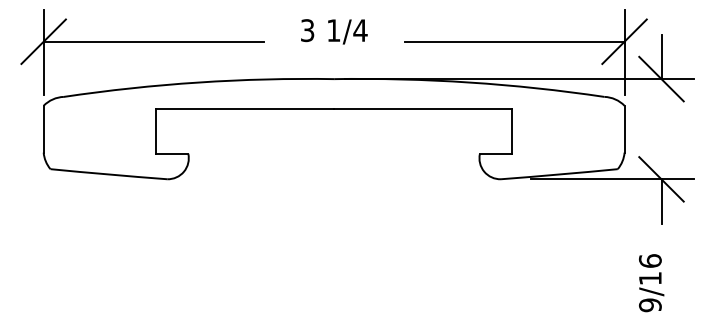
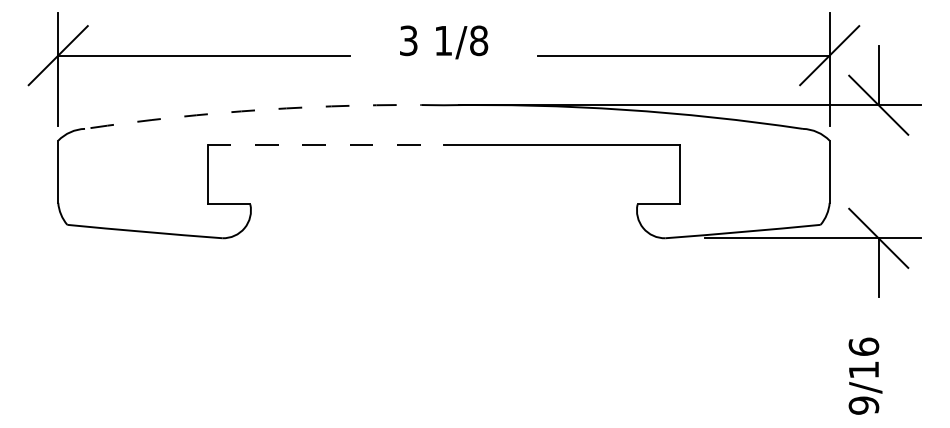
text: (360, 30) -> (478, 40), 1/4 -> 1/8
arc: (198, 82) -> (263, 109), solid -> dashed
line: (245, 109) -> (326, 145), solid -> dashed

